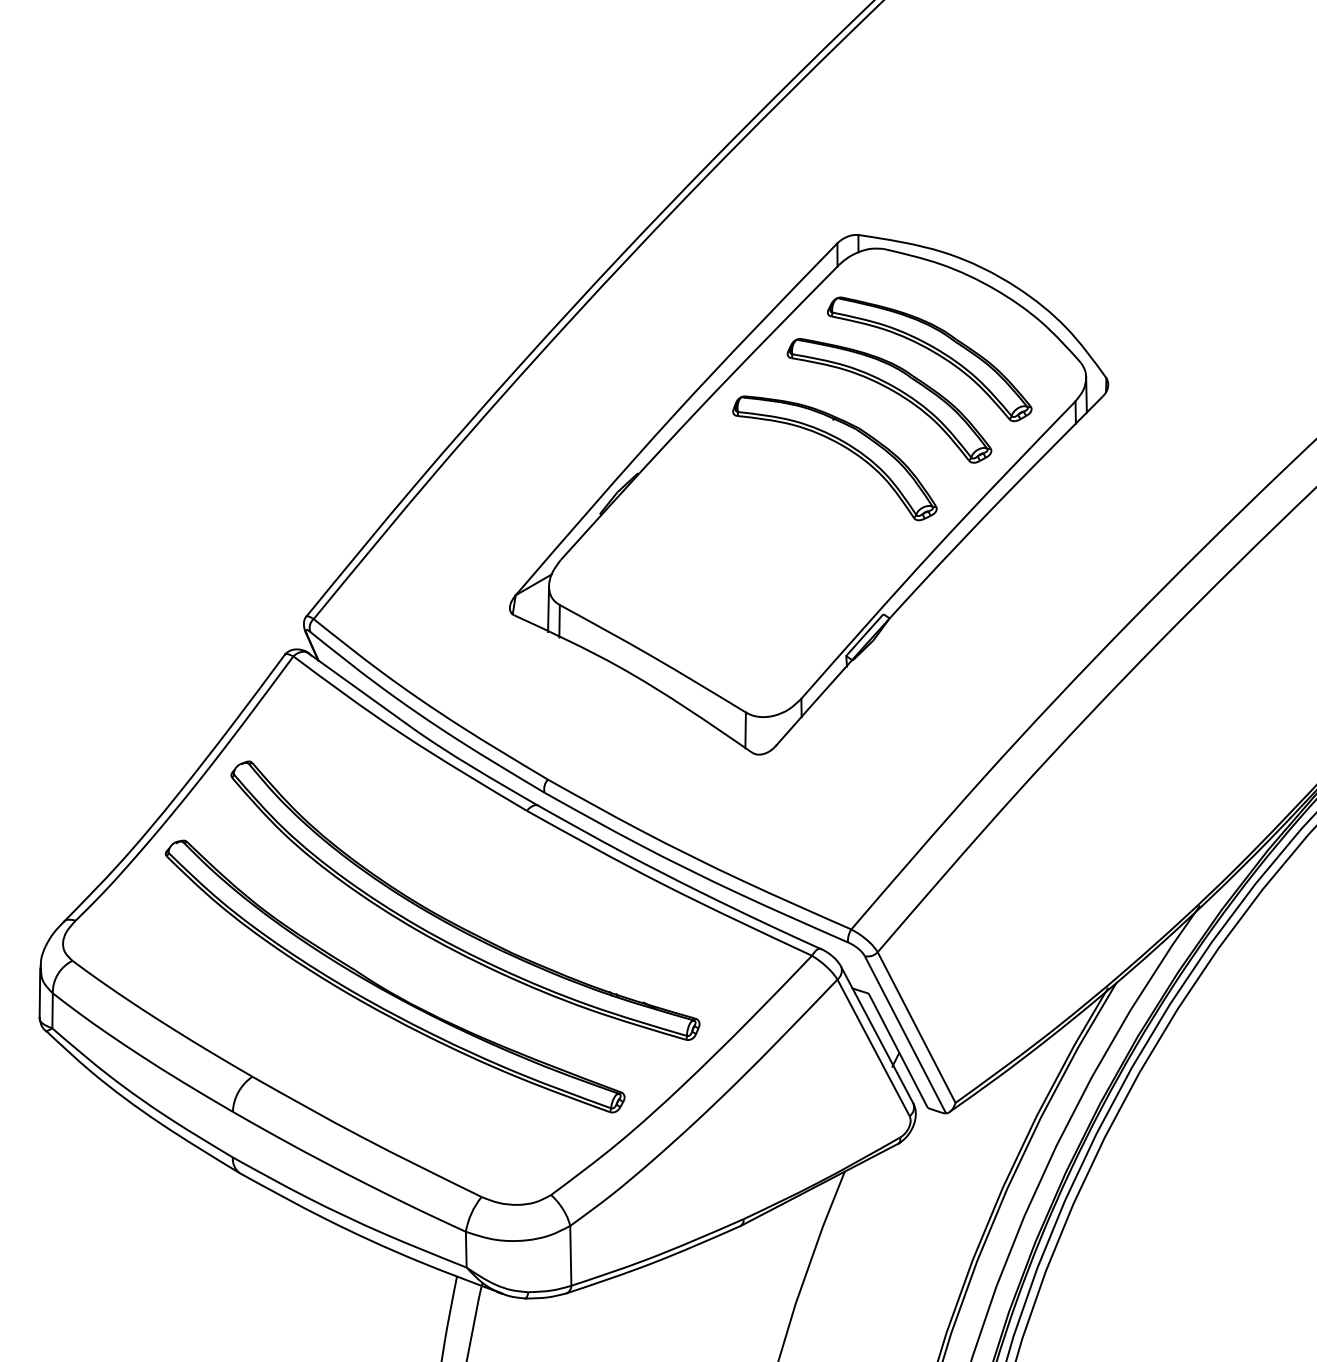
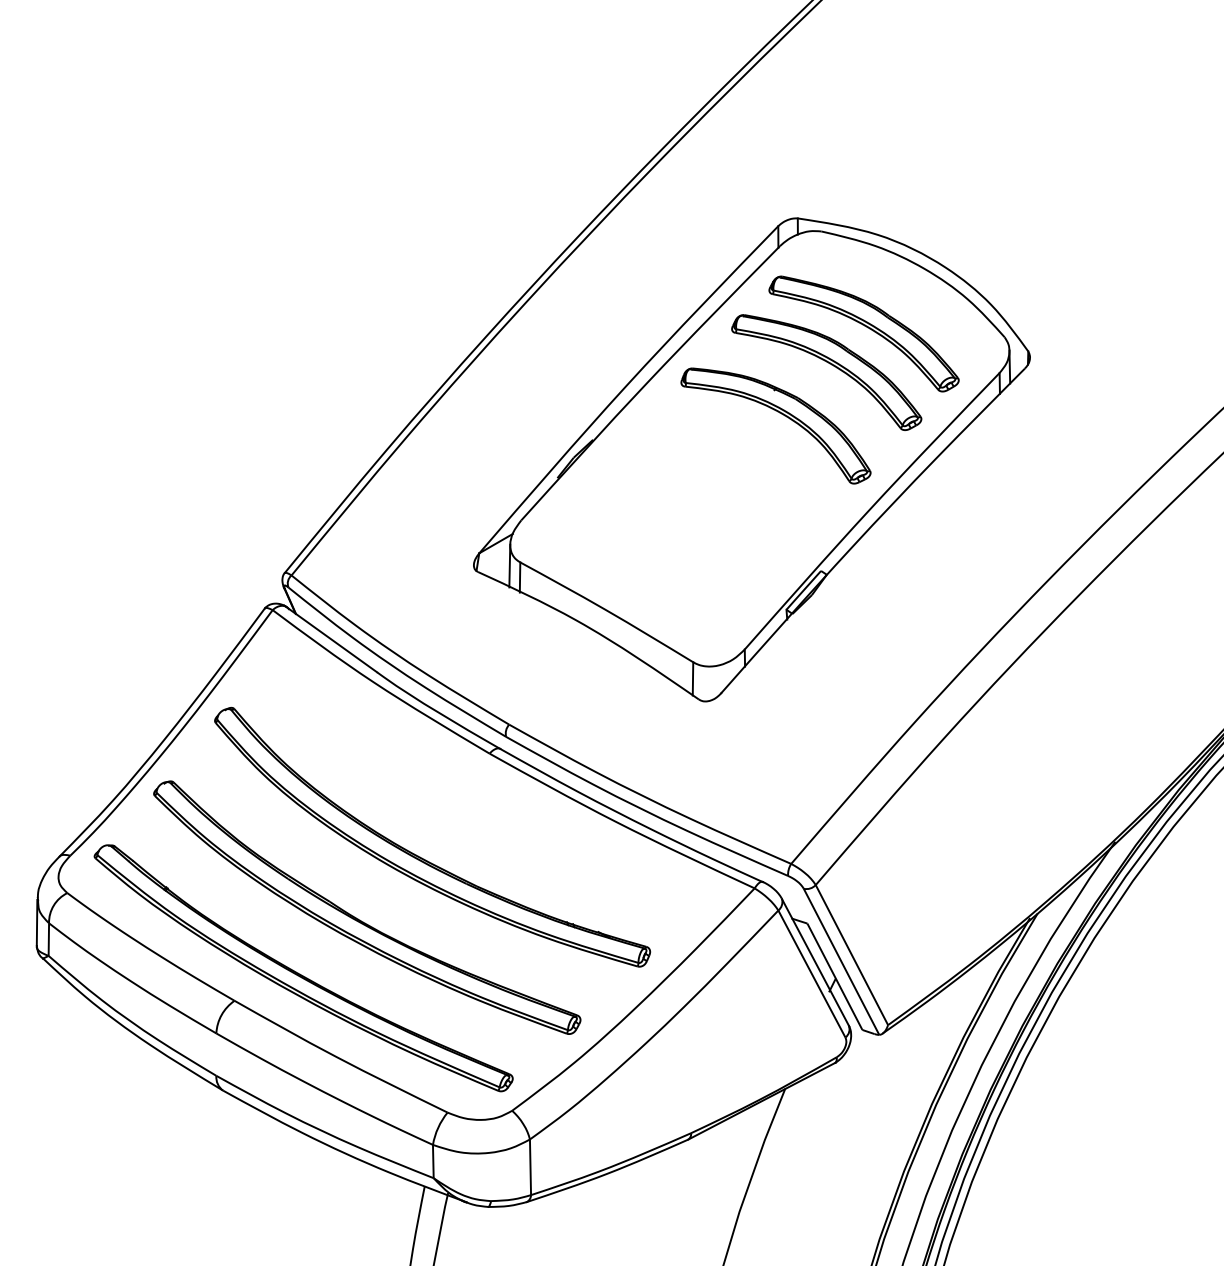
part: (324, 1048) -> (301, 974), added

